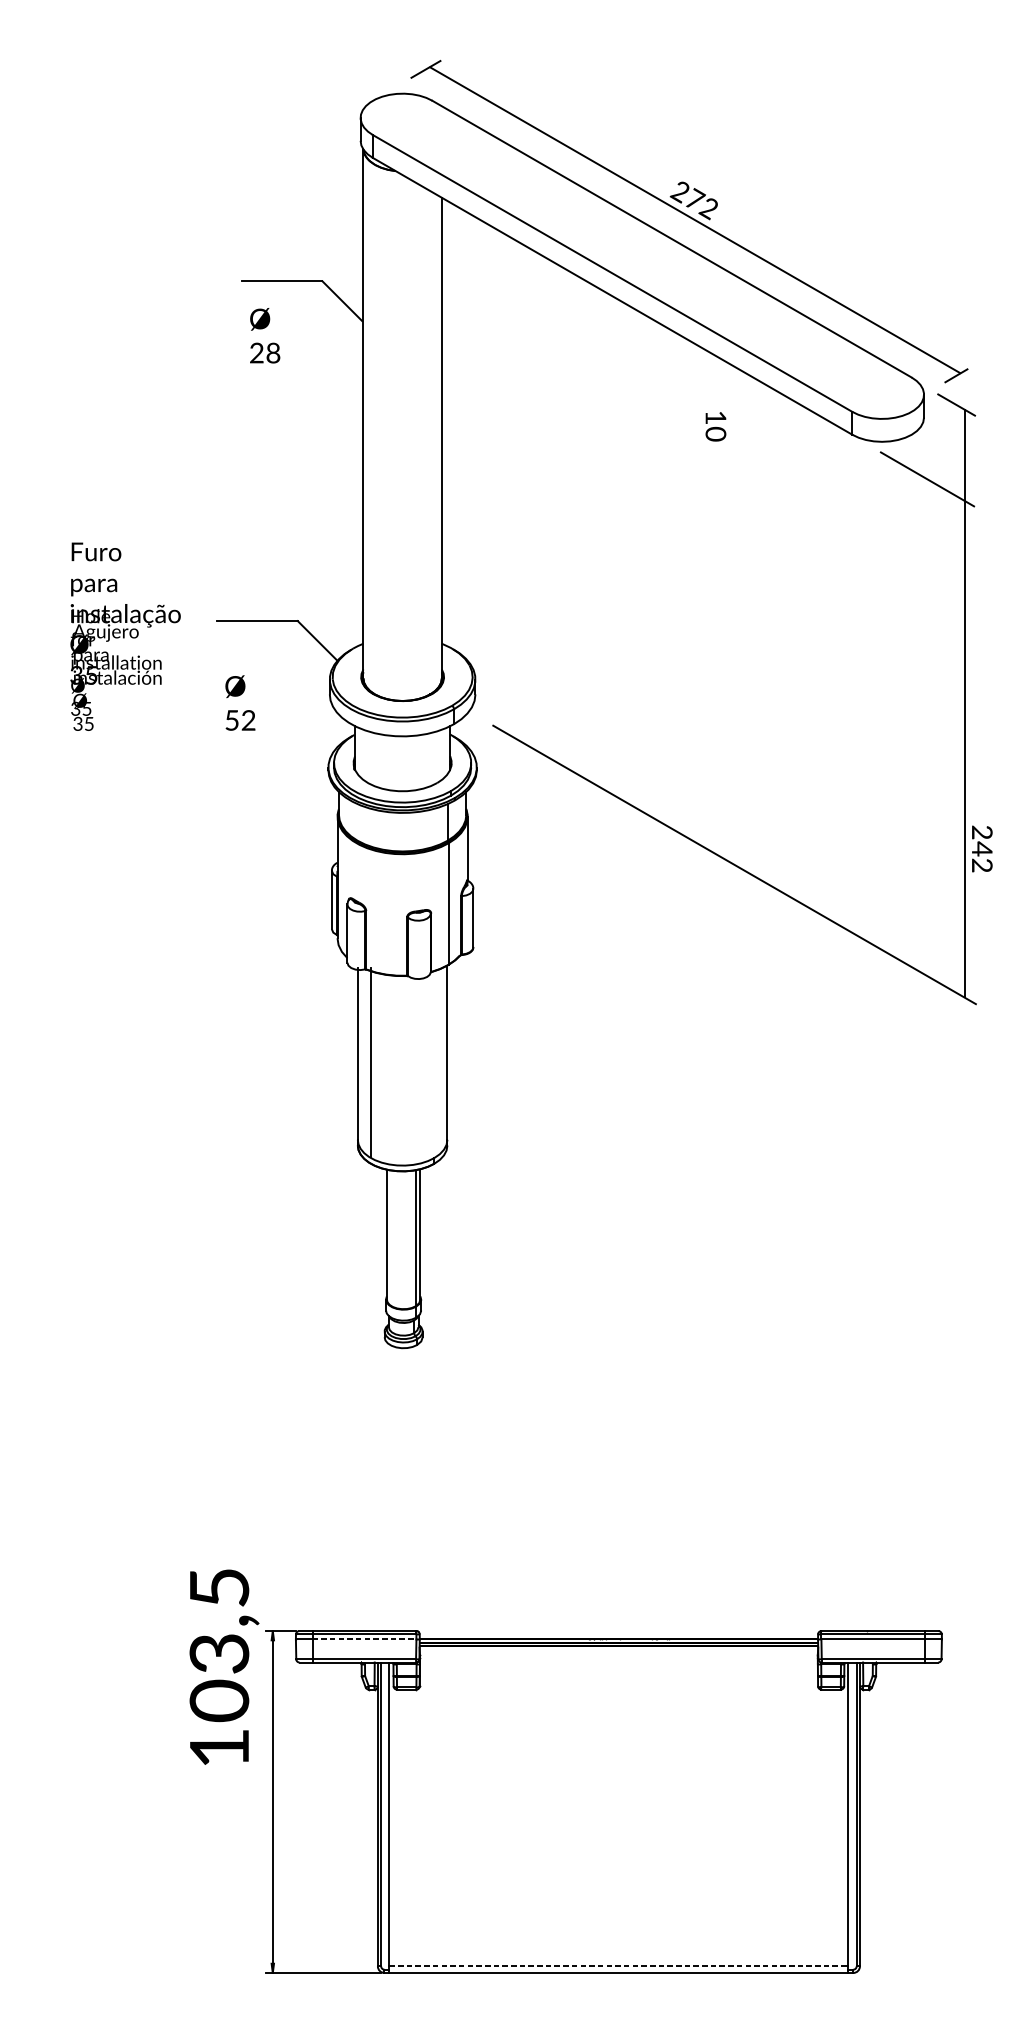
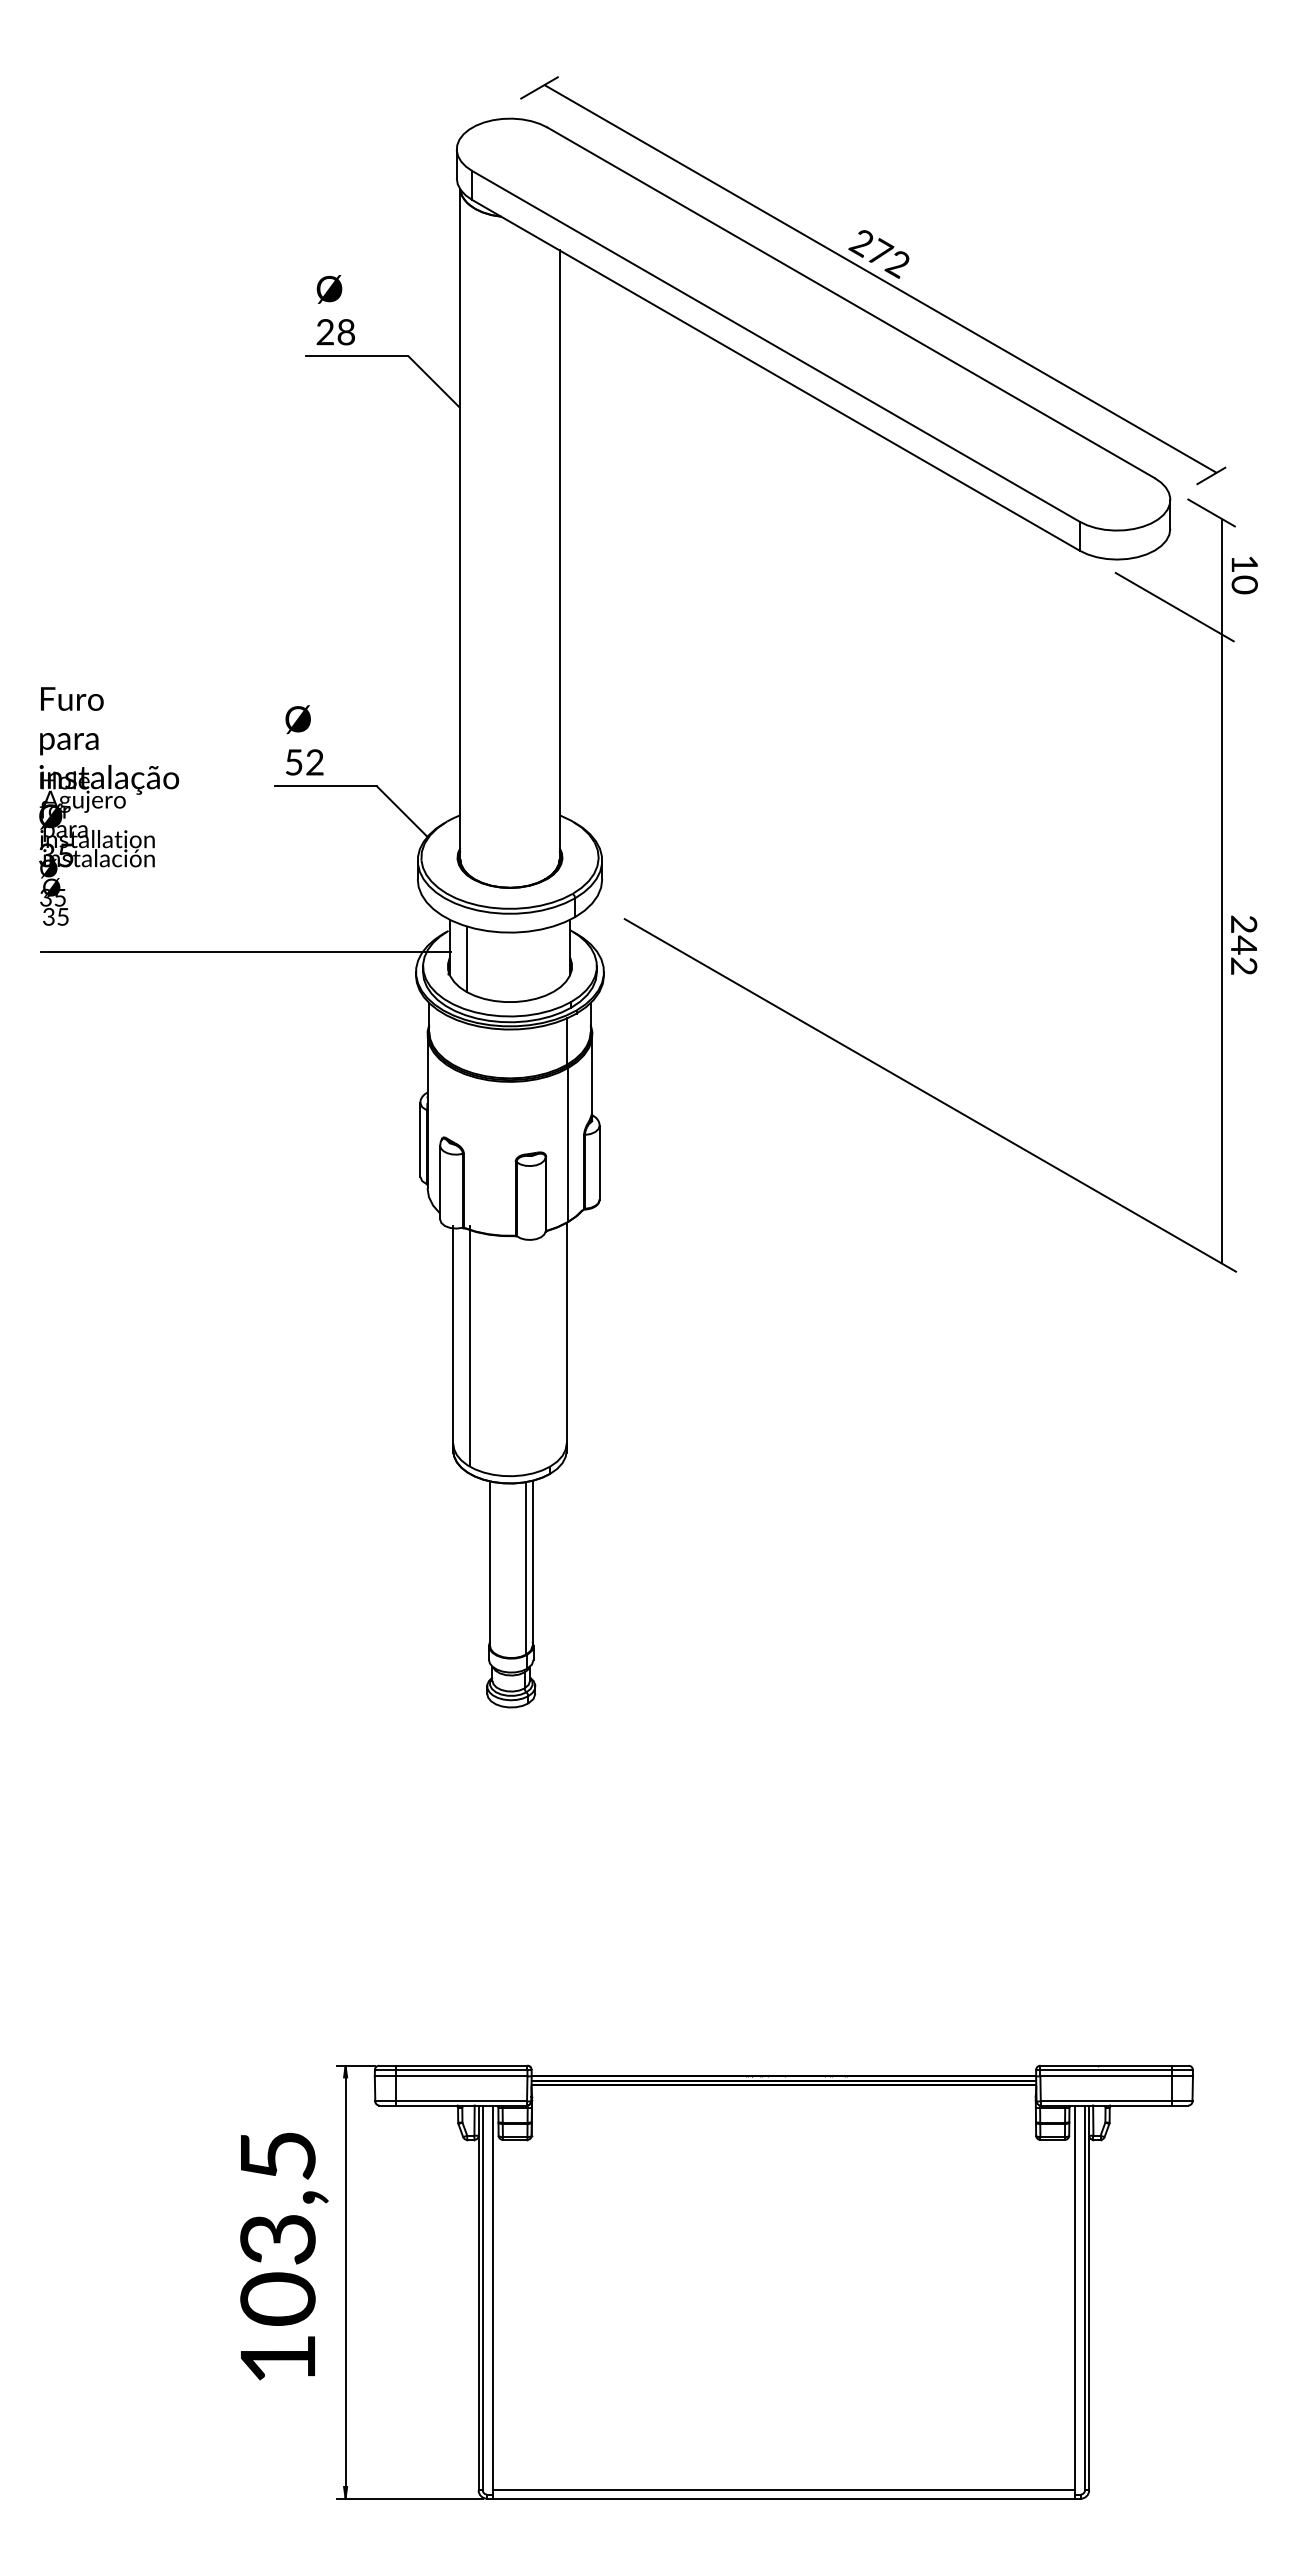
text: (264, 335) -> (335, 310), moved
text: (715, 426) -> (1244, 575), moved
text: (125, 636) -> (109, 806), moved
text: (240, 703) -> (304, 740), moved
line: (194, 751) -> (246, 951), added
line: (369, 757) -> (467, 959), added
text: (982, 848) -> (1244, 944), moved
line: (364, 1639) -> (461, 2076), dashed -> solid
text: (224, 1667) -> (284, 2256), moved
line: (618, 1966) -> (783, 2490), dashed -> solid

